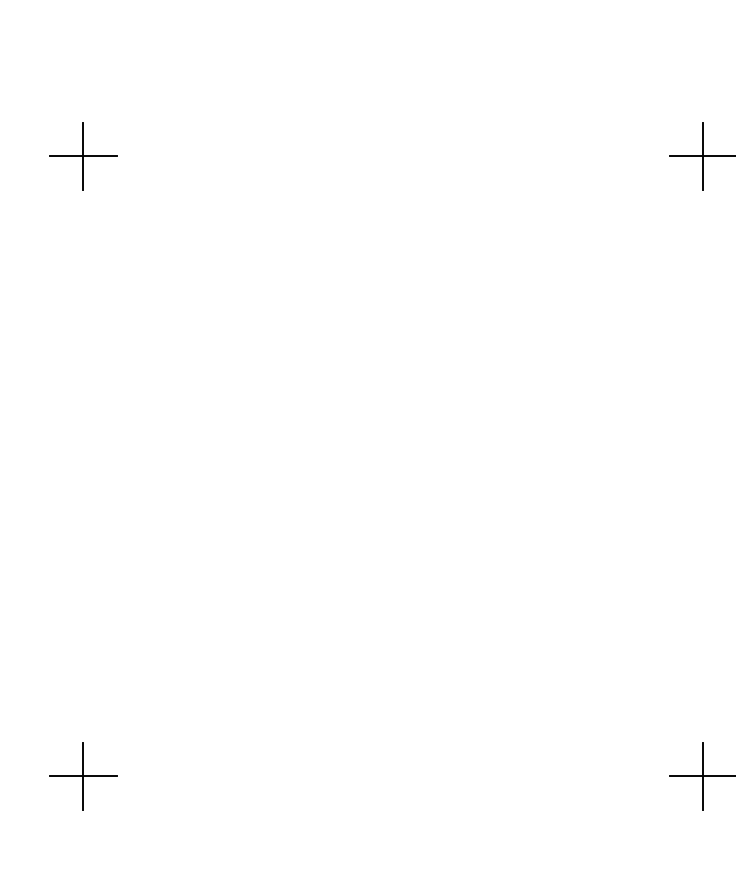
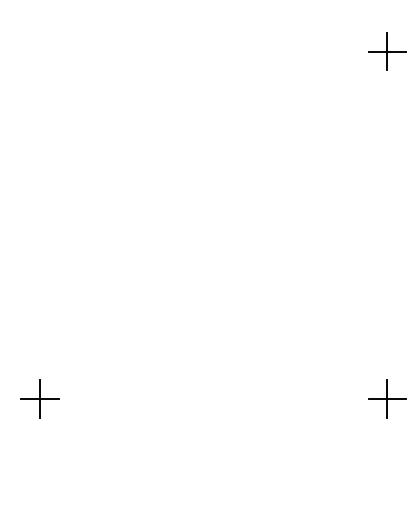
part: (82, 156) -> (39, 51), removed

